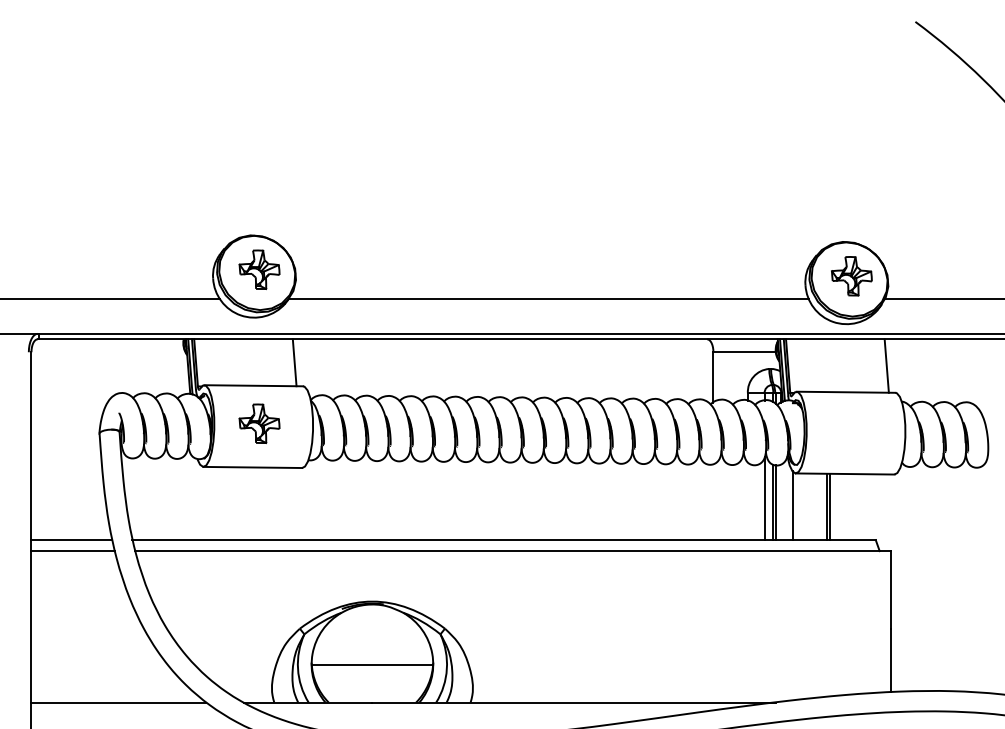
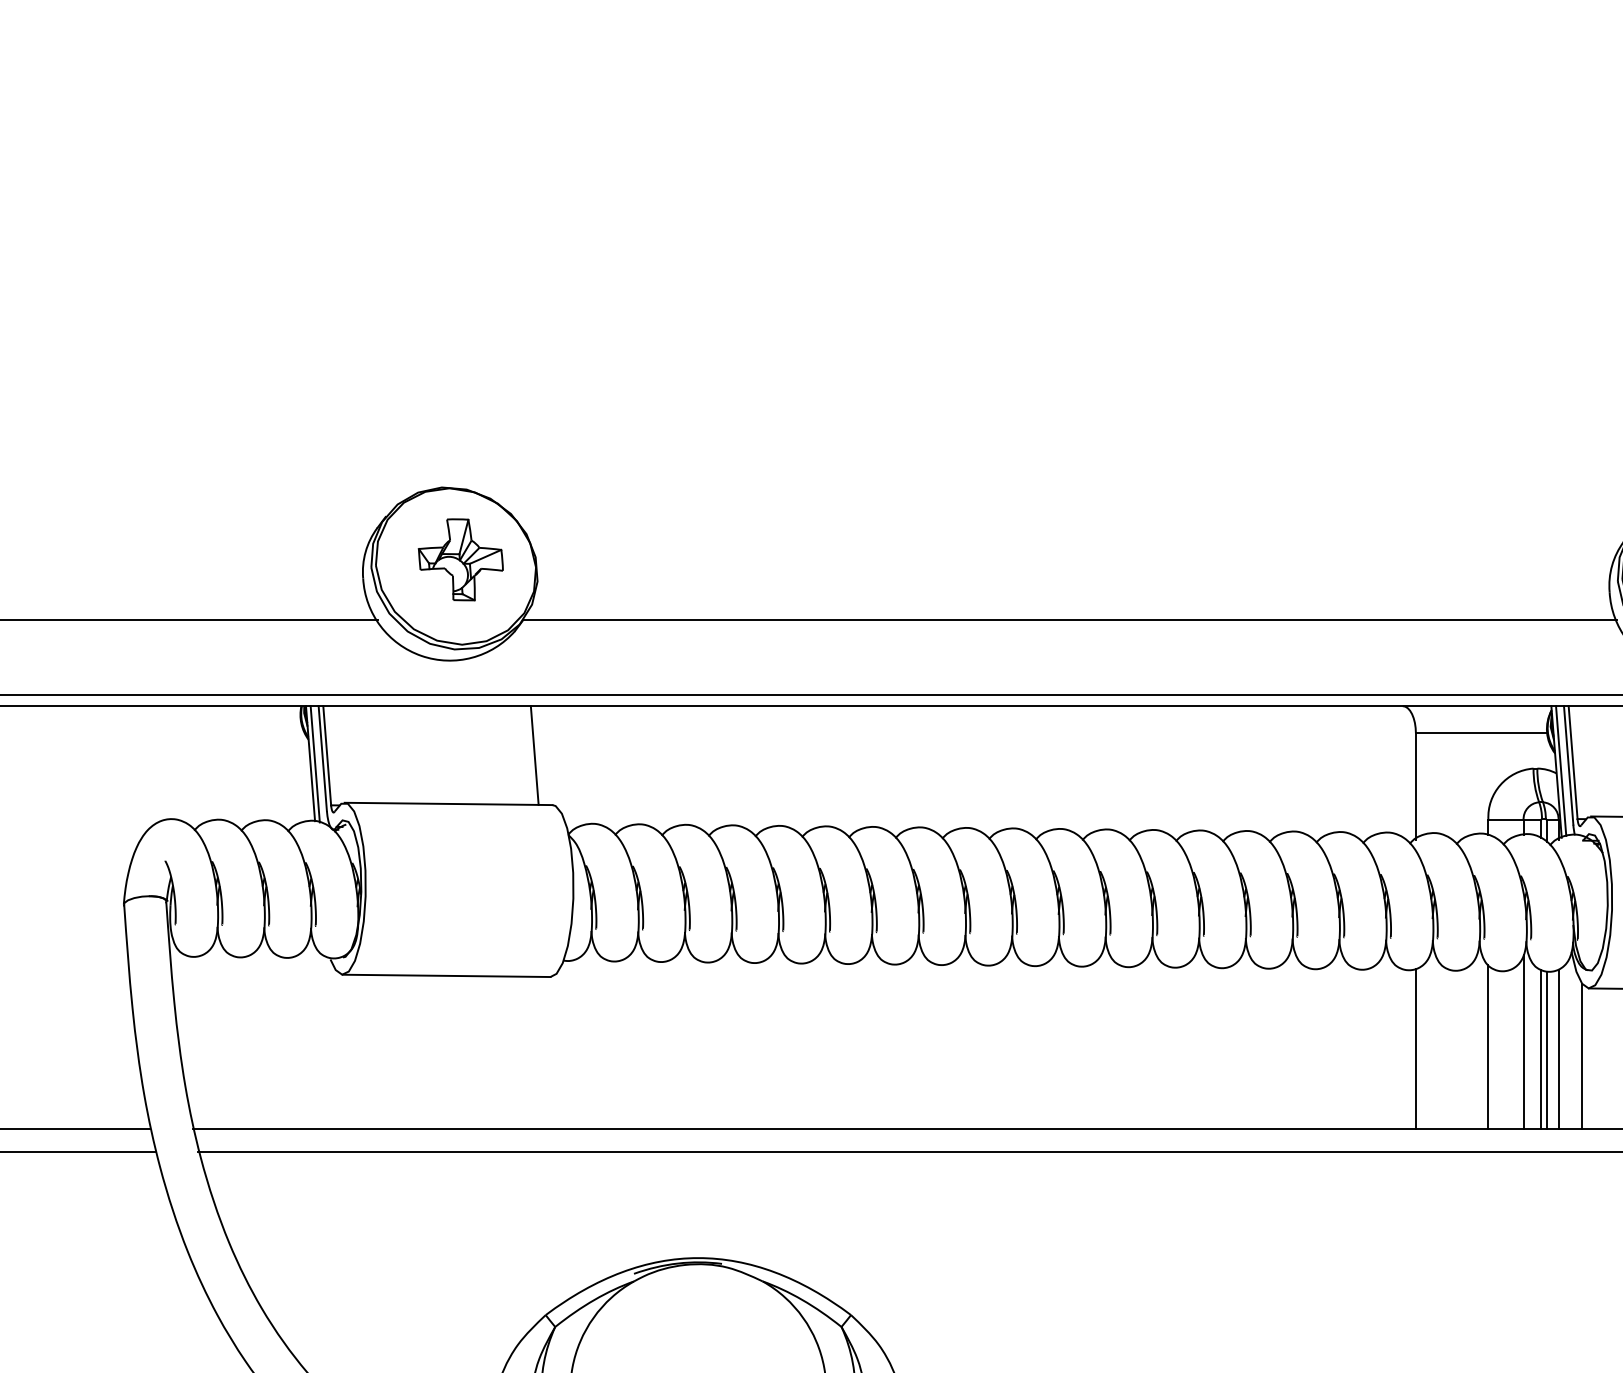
part: (259, 423) -> (460, 883), removed
line: (747, 501) -> (1487, 1047), added
line: (713, 502) -> (1416, 1049), added
line: (781, 502) -> (1559, 1049), added

